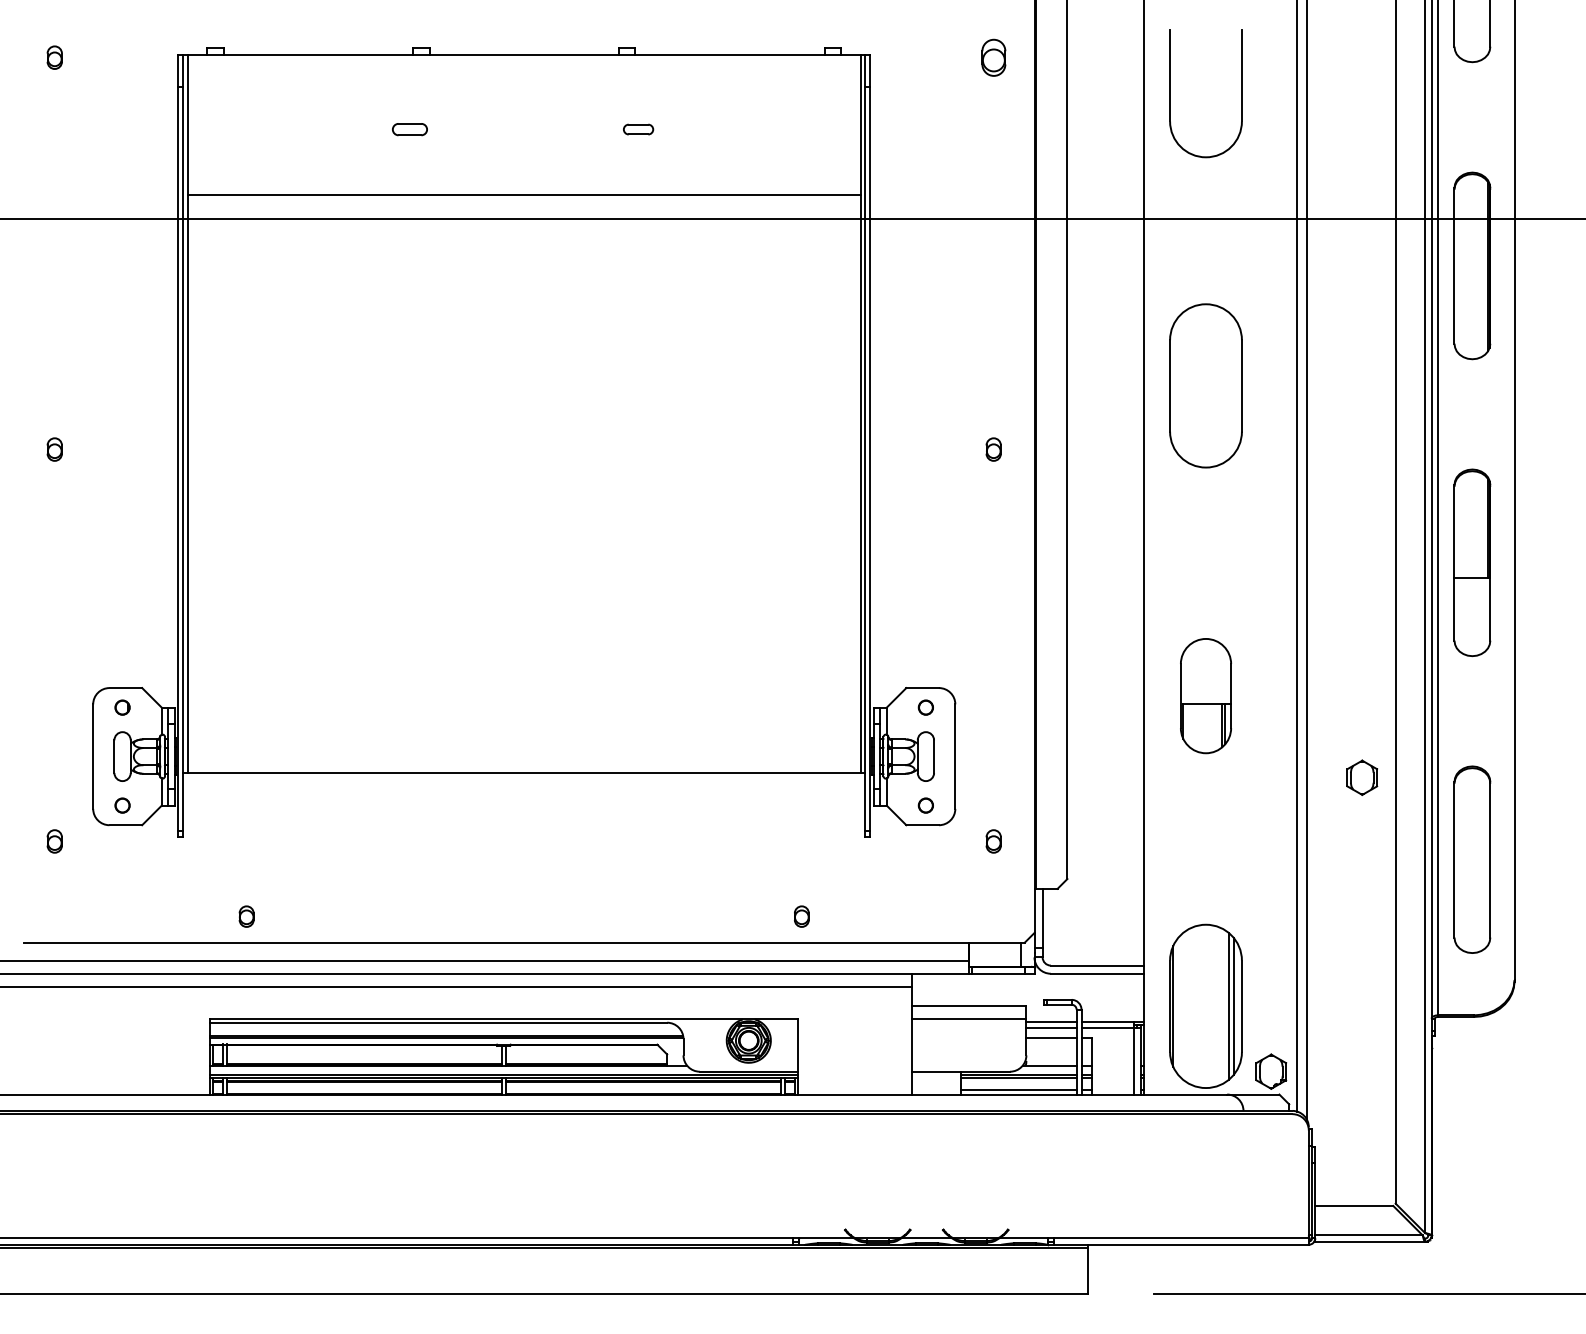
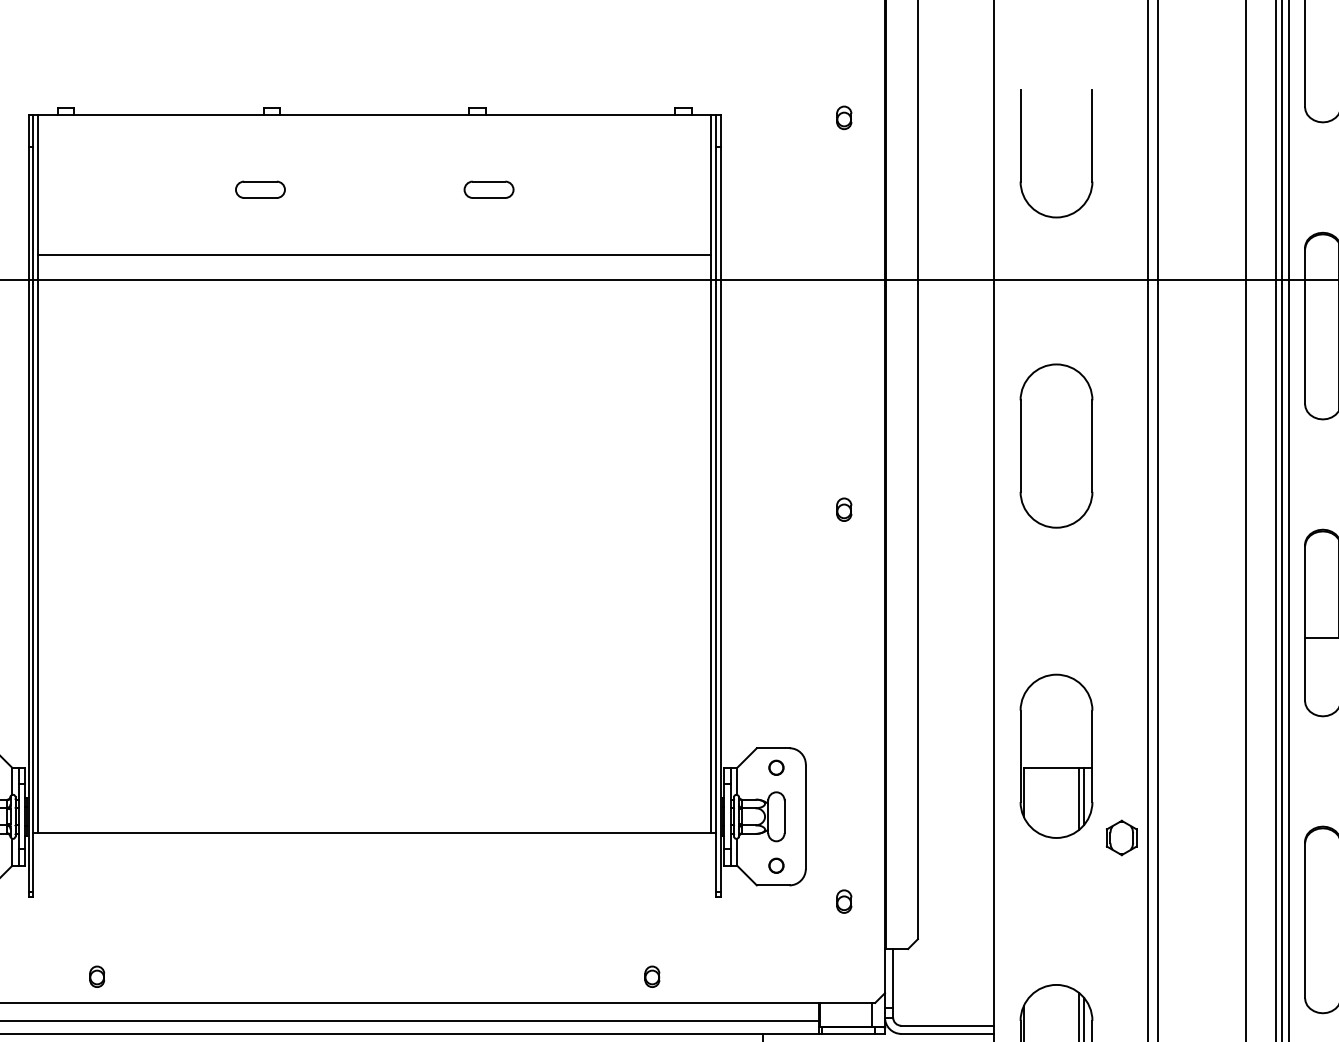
part: (993, 57) -> (844, 117), size x0.62
part: (409, 129) -> (260, 189), size x1.43
part: (638, 129) -> (489, 189), size x1.67
part: (1205, 695) -> (1056, 755), size x1.43
part: (1362, 777) -> (1122, 837), moved

